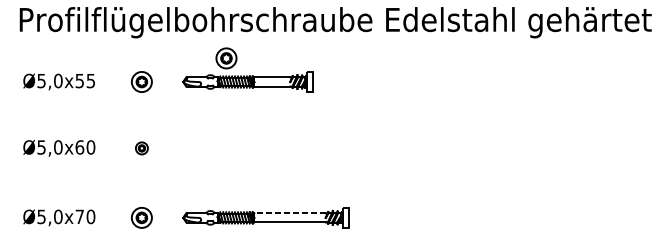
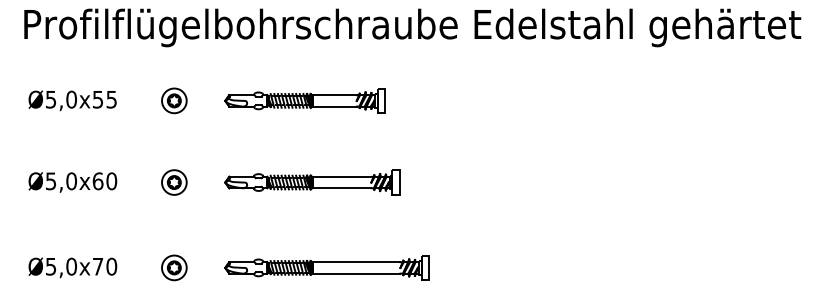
part: (226, 58) -> (278, 71), removed
part: (142, 148) -> (174, 182), size x1.67
part: (254, 148) -> (312, 182), added
line: (290, 213) -> (356, 262), dashed -> solid

